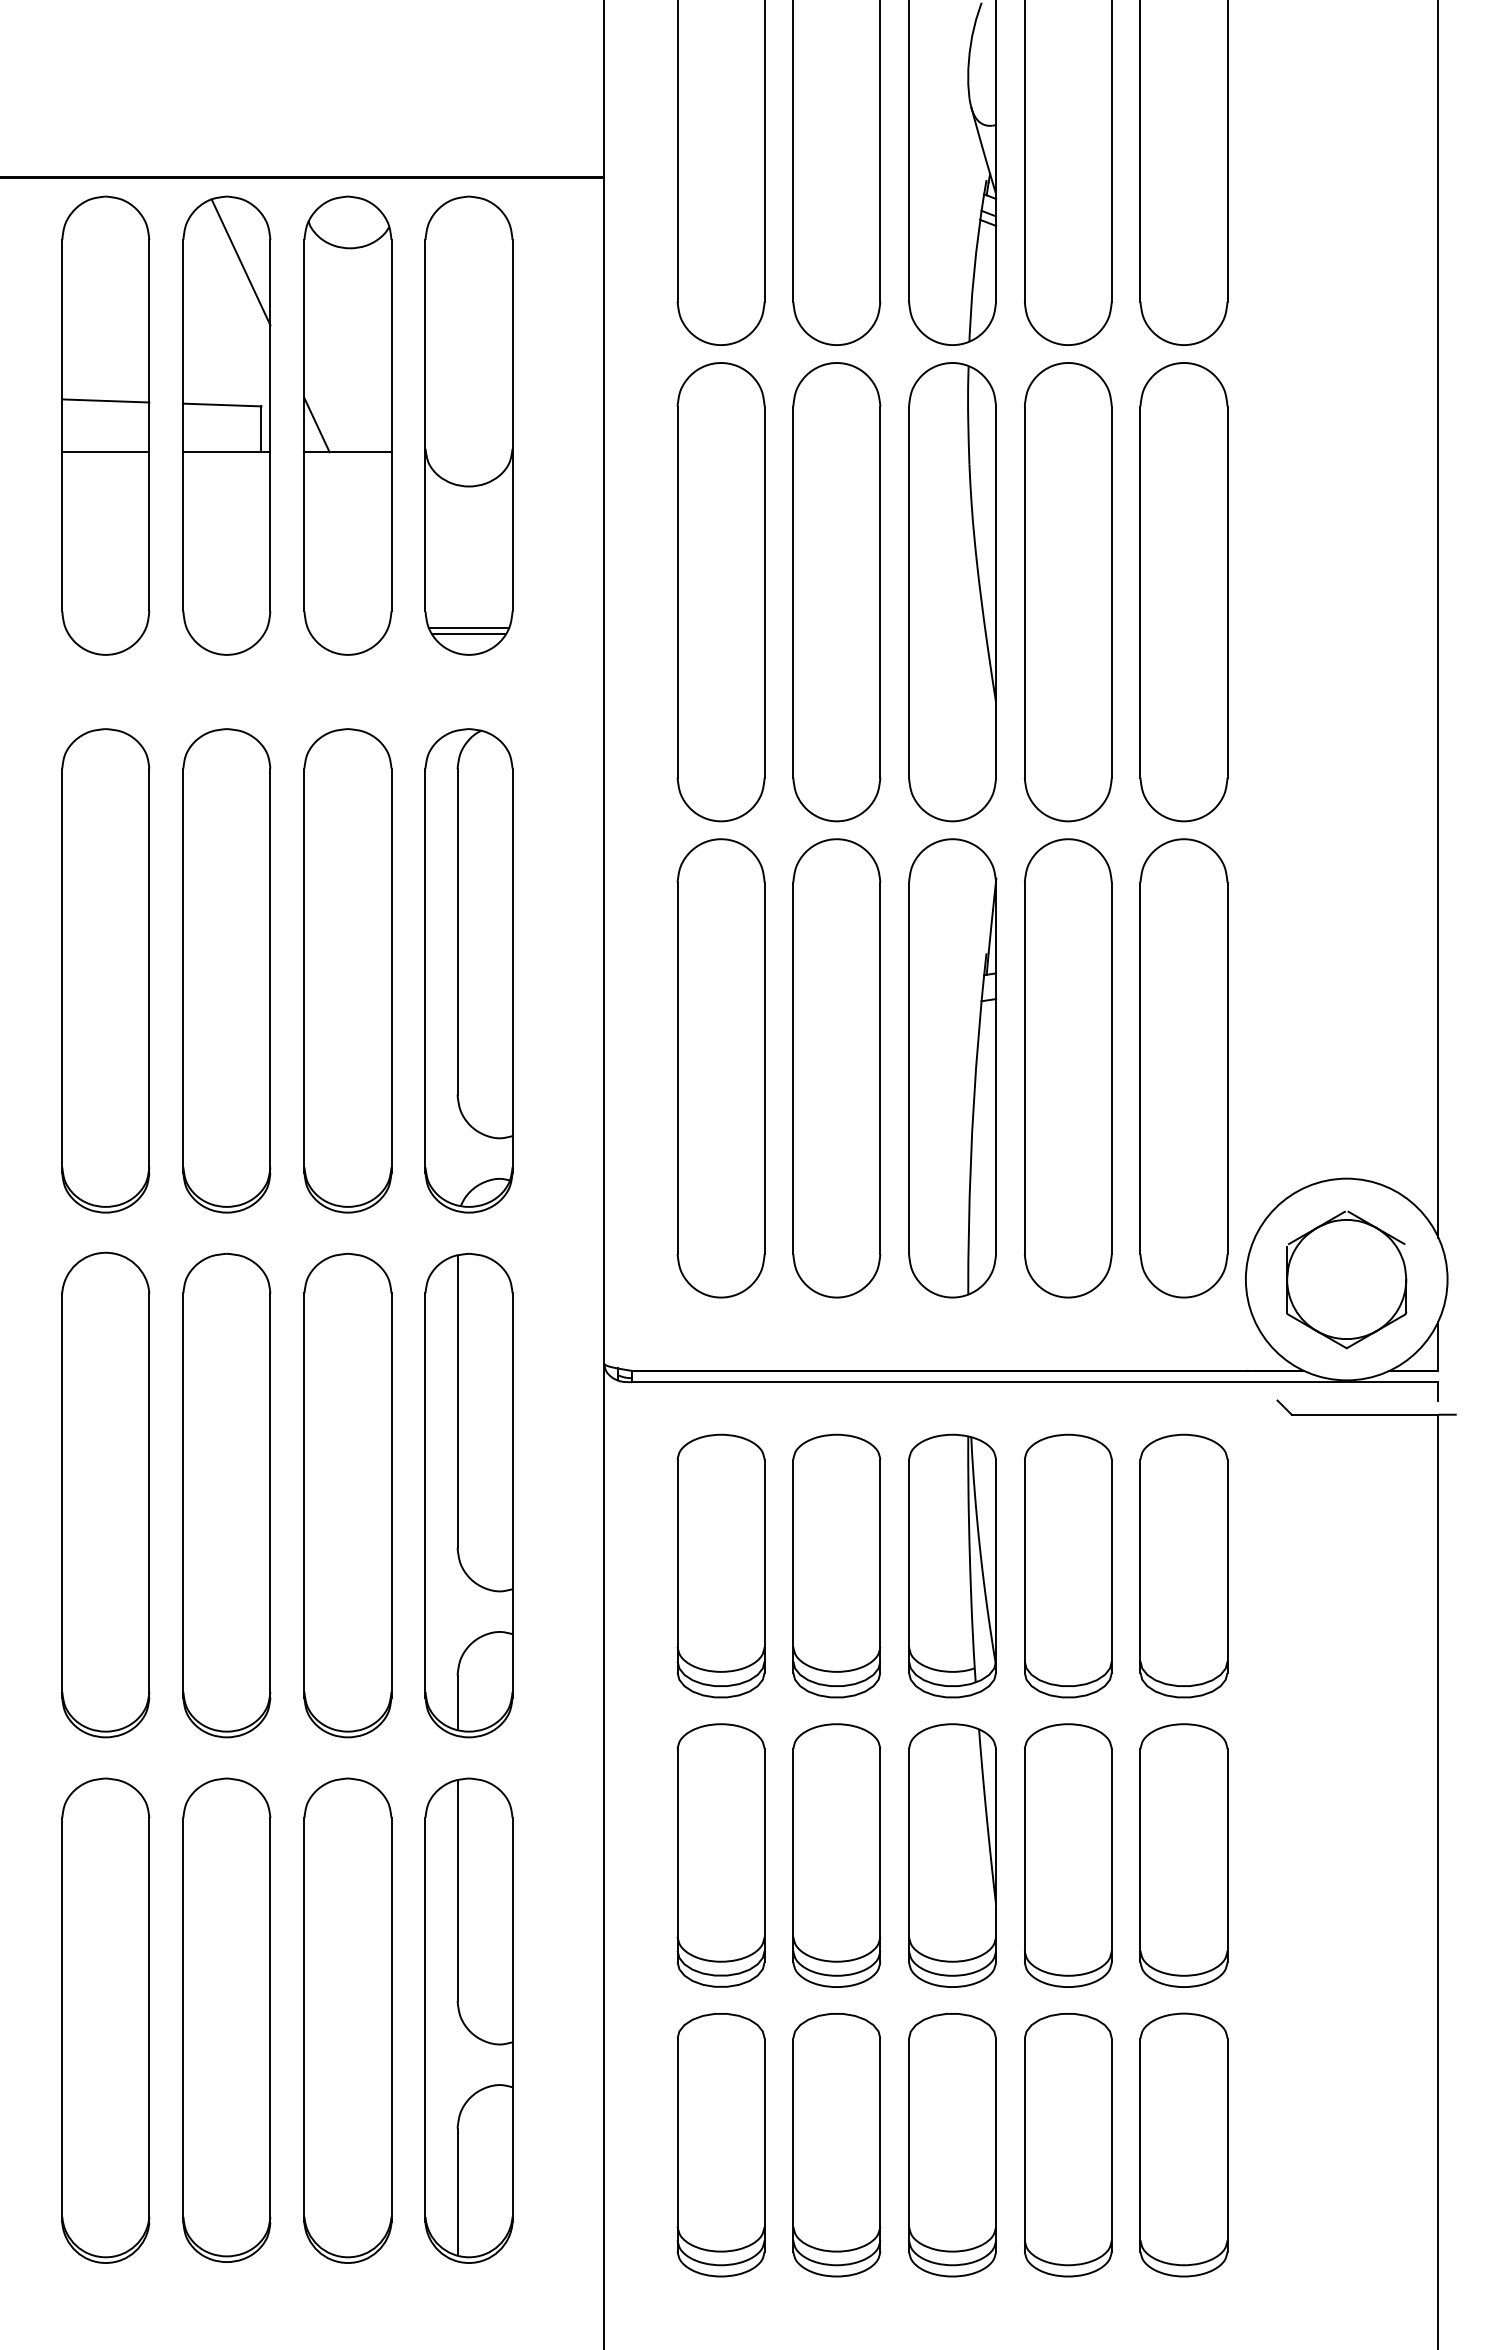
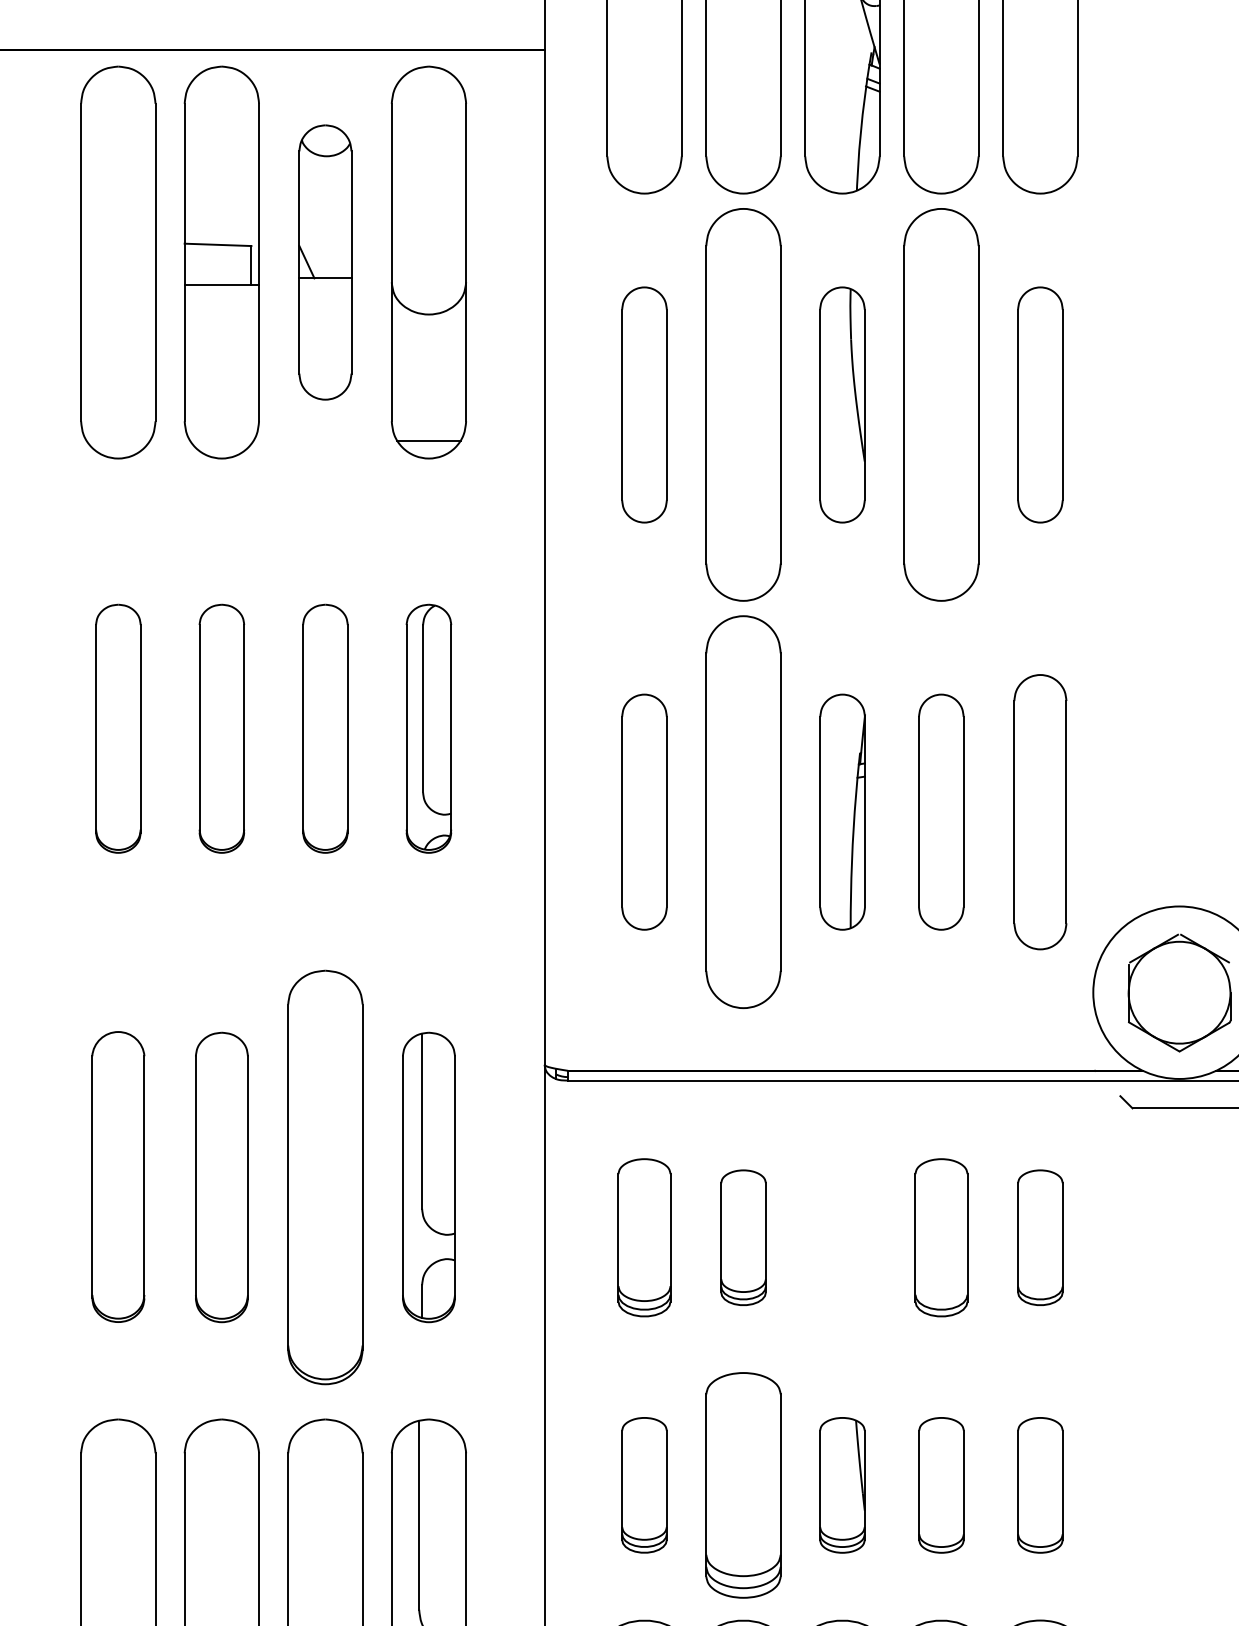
line: (240, 262) -> (233, 122), removed
line: (105, 400) -> (118, 240), removed
part: (347, 425) -> (325, 262), size x0.7
line: (105, 452) -> (118, 285), removed
part: (720, 592) -> (644, 405), size x0.6
part: (952, 592) -> (842, 405), size x0.6
part: (1183, 592) -> (1039, 405), size x0.6
line: (468, 628) -> (428, 435), removed
part: (105, 970) -> (118, 728), size x0.6
part: (226, 970) -> (221, 728), size x0.6
part: (347, 970) -> (325, 728), size x0.6
part: (468, 970) -> (428, 728), size x0.6
part: (720, 1068) -> (644, 812), size x0.6
part: (952, 1068) -> (842, 812), size x0.6
part: (1067, 1068) -> (940, 812), size x0.6
part: (1183, 1068) -> (1039, 812), size x0.7
part: (105, 1494) -> (118, 1176), size x0.7
part: (226, 1495) -> (221, 1177), size x0.7
part: (468, 1495) -> (428, 1177), size x0.7
part: (720, 1565) -> (644, 1237), size x0.7
part: (836, 1565) -> (743, 1237), size x0.6
part: (952, 1565) -> (842, 1237), removed
part: (1068, 1565) -> (941, 1237), size x0.7
part: (1183, 1565) -> (1039, 1237), size x0.6
part: (720, 1855) -> (644, 1485), size x0.6
part: (952, 1855) -> (842, 1485), size x0.6
part: (1068, 1855) -> (941, 1485), size x0.6
part: (1183, 1855) -> (1039, 1485), size x0.6

